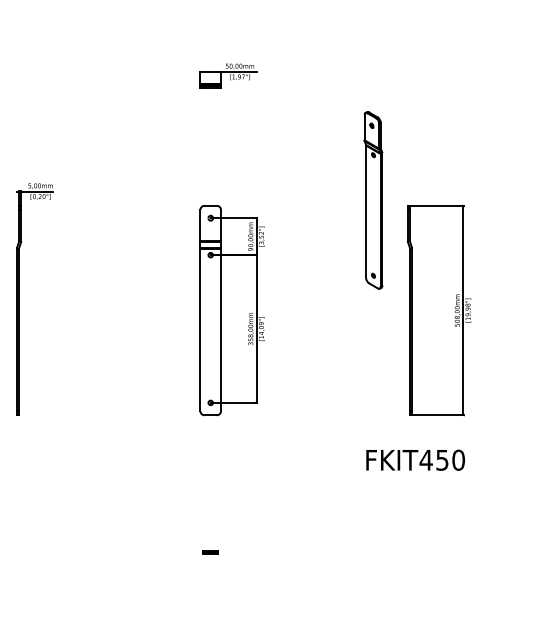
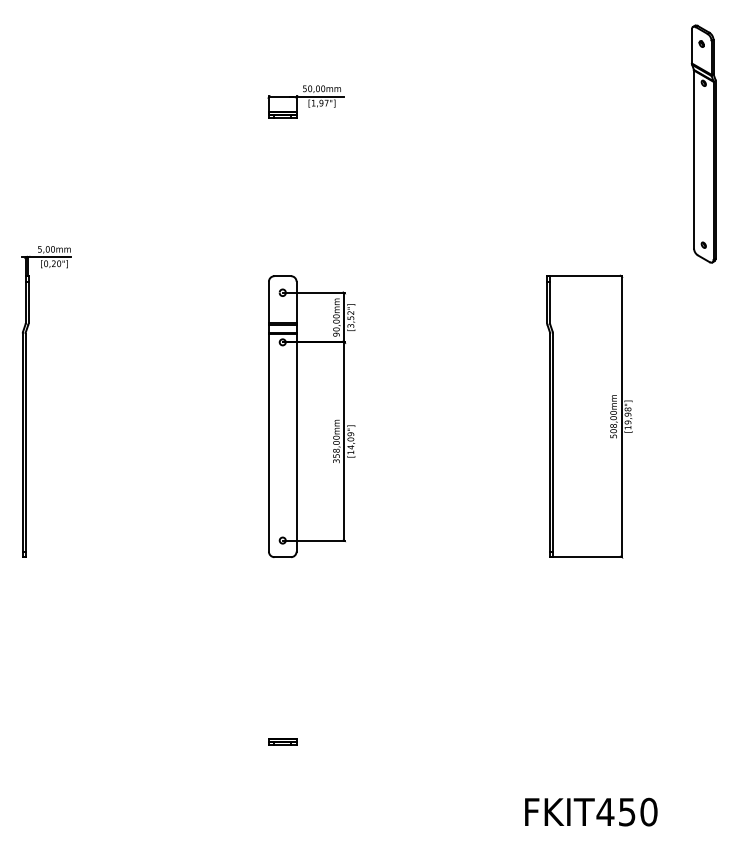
part: (373, 200) -> (703, 144), moved
text: (415, 459) -> (591, 811), moved
part: (210, 552) -> (282, 741), size x1.43

